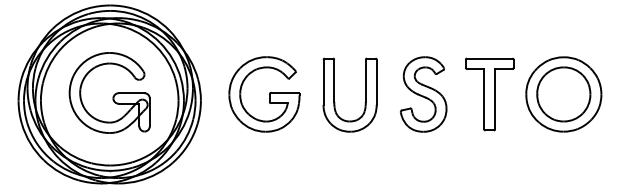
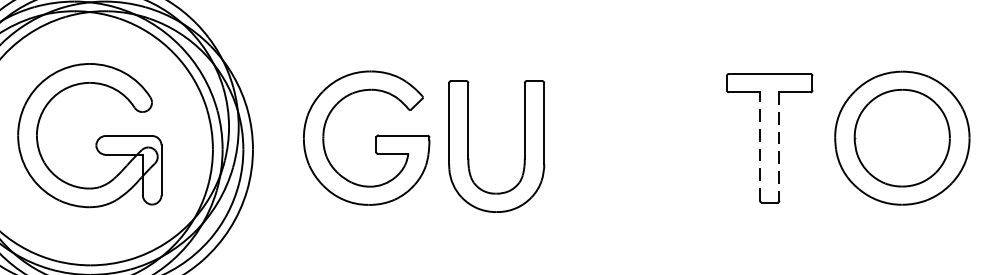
part: (334, 94) -> (468, 145), moved
part: (423, 94) -> (651, 138), removed
line: (484, 98) -> (760, 145), solid -> dashed
line: (495, 99) -> (780, 147), solid -> dashed

